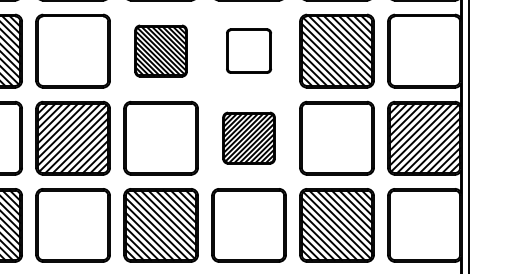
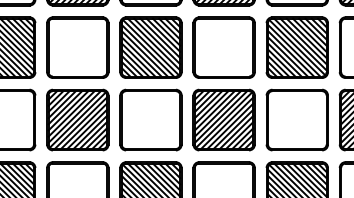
part: (160, 50) -> (150, 47), size x1.43
part: (248, 50) -> (223, 47), size x1.67
part: (248, 137) -> (223, 119), size x1.43

